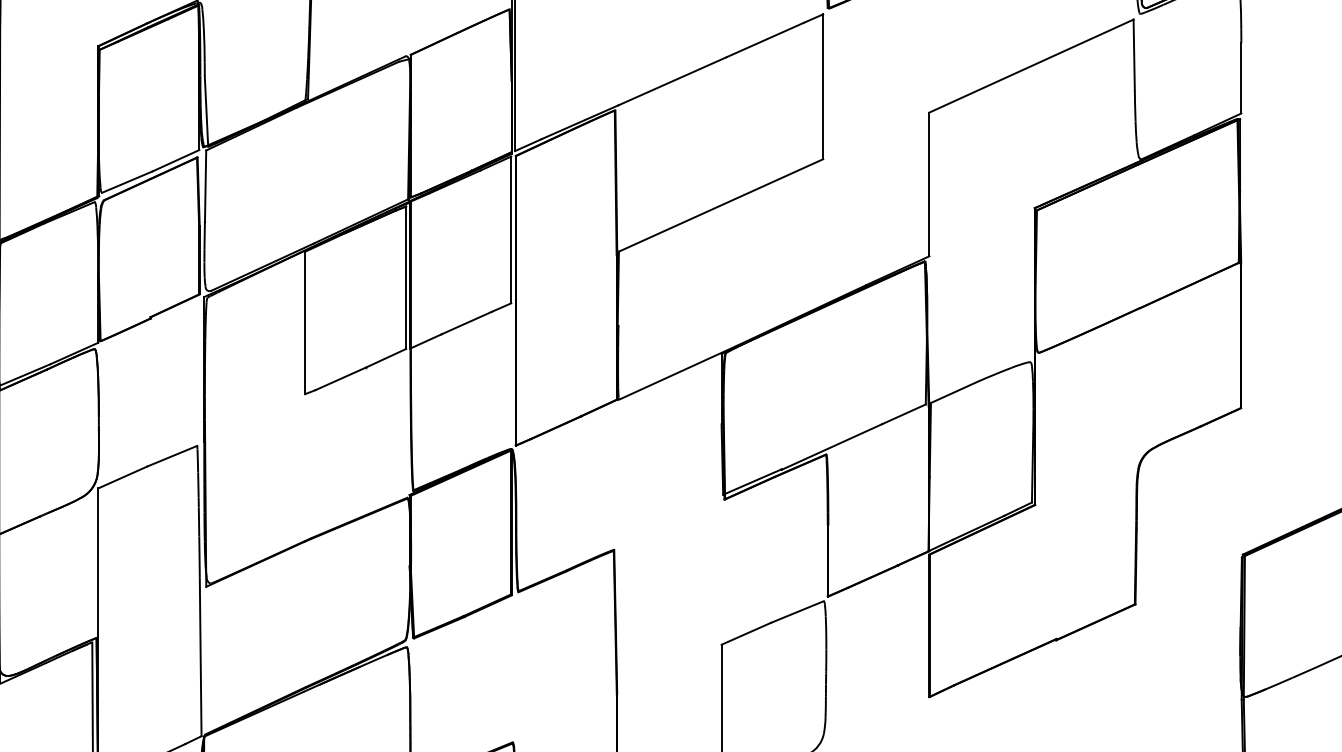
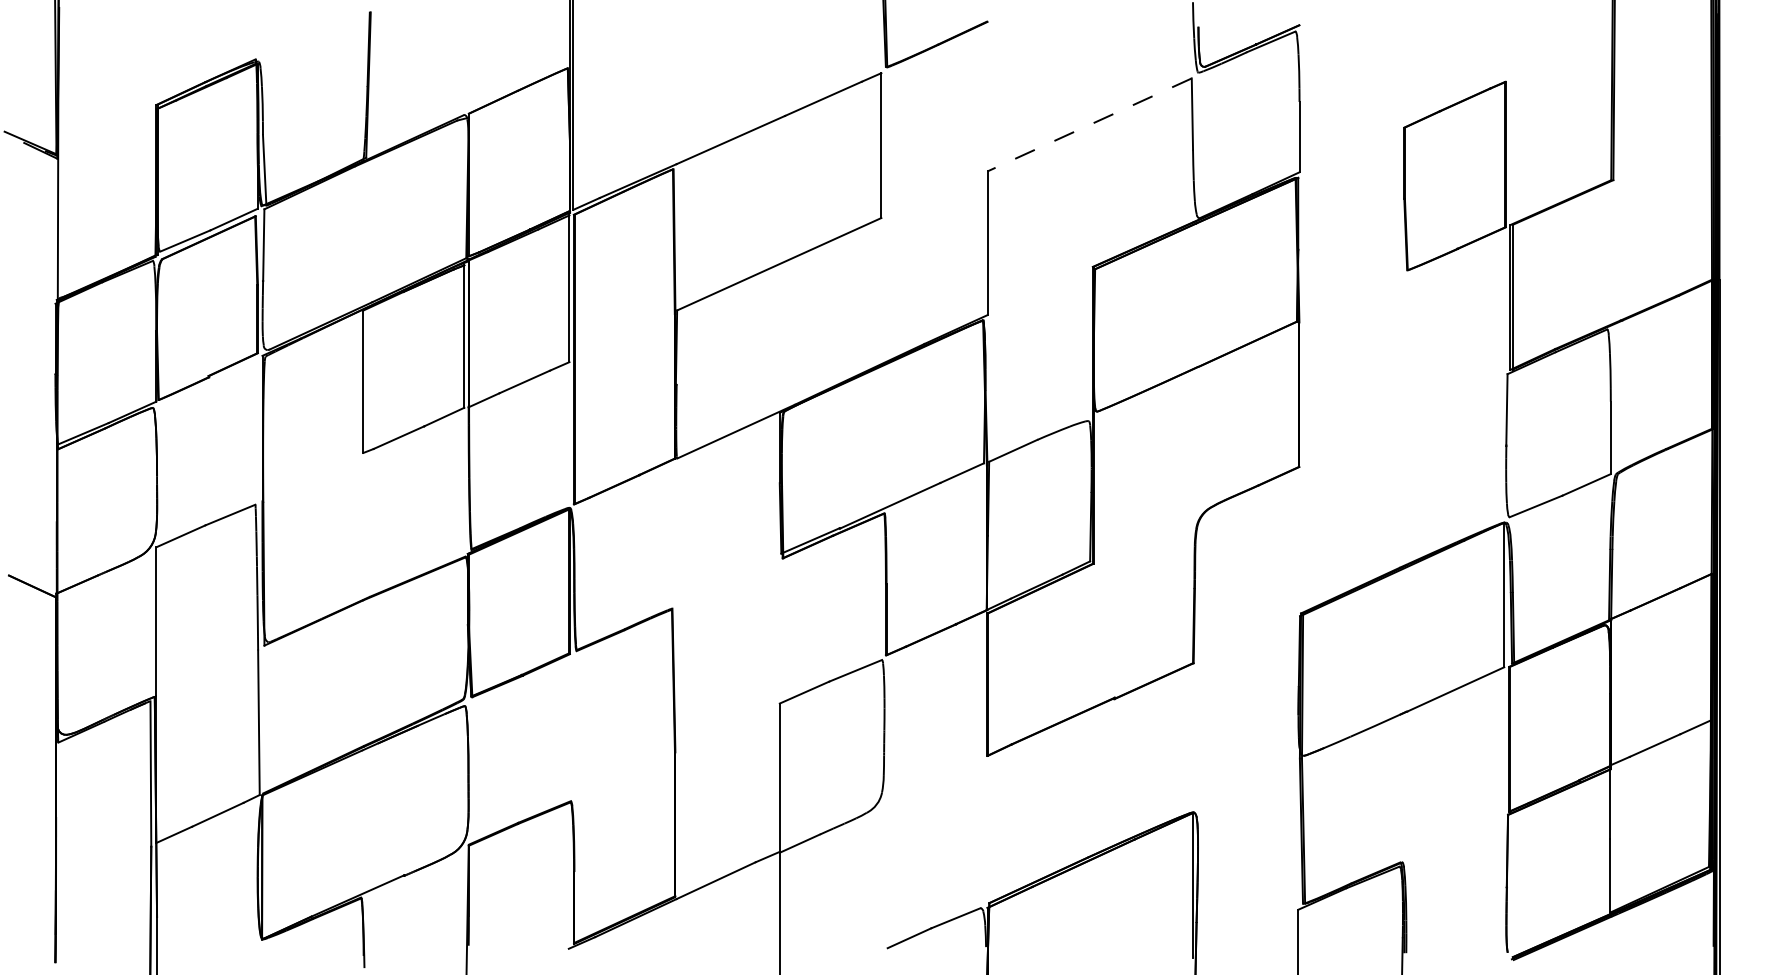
line: (1031, 66) -> (1089, 125), solid -> dashed

